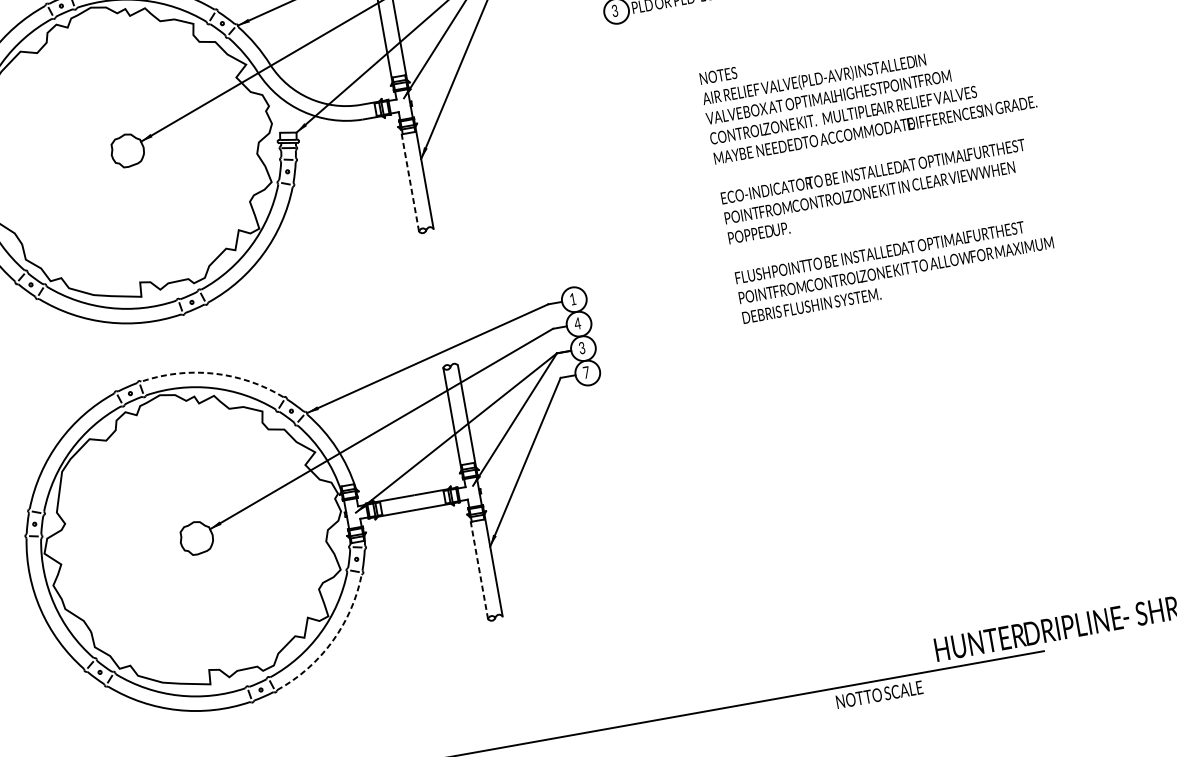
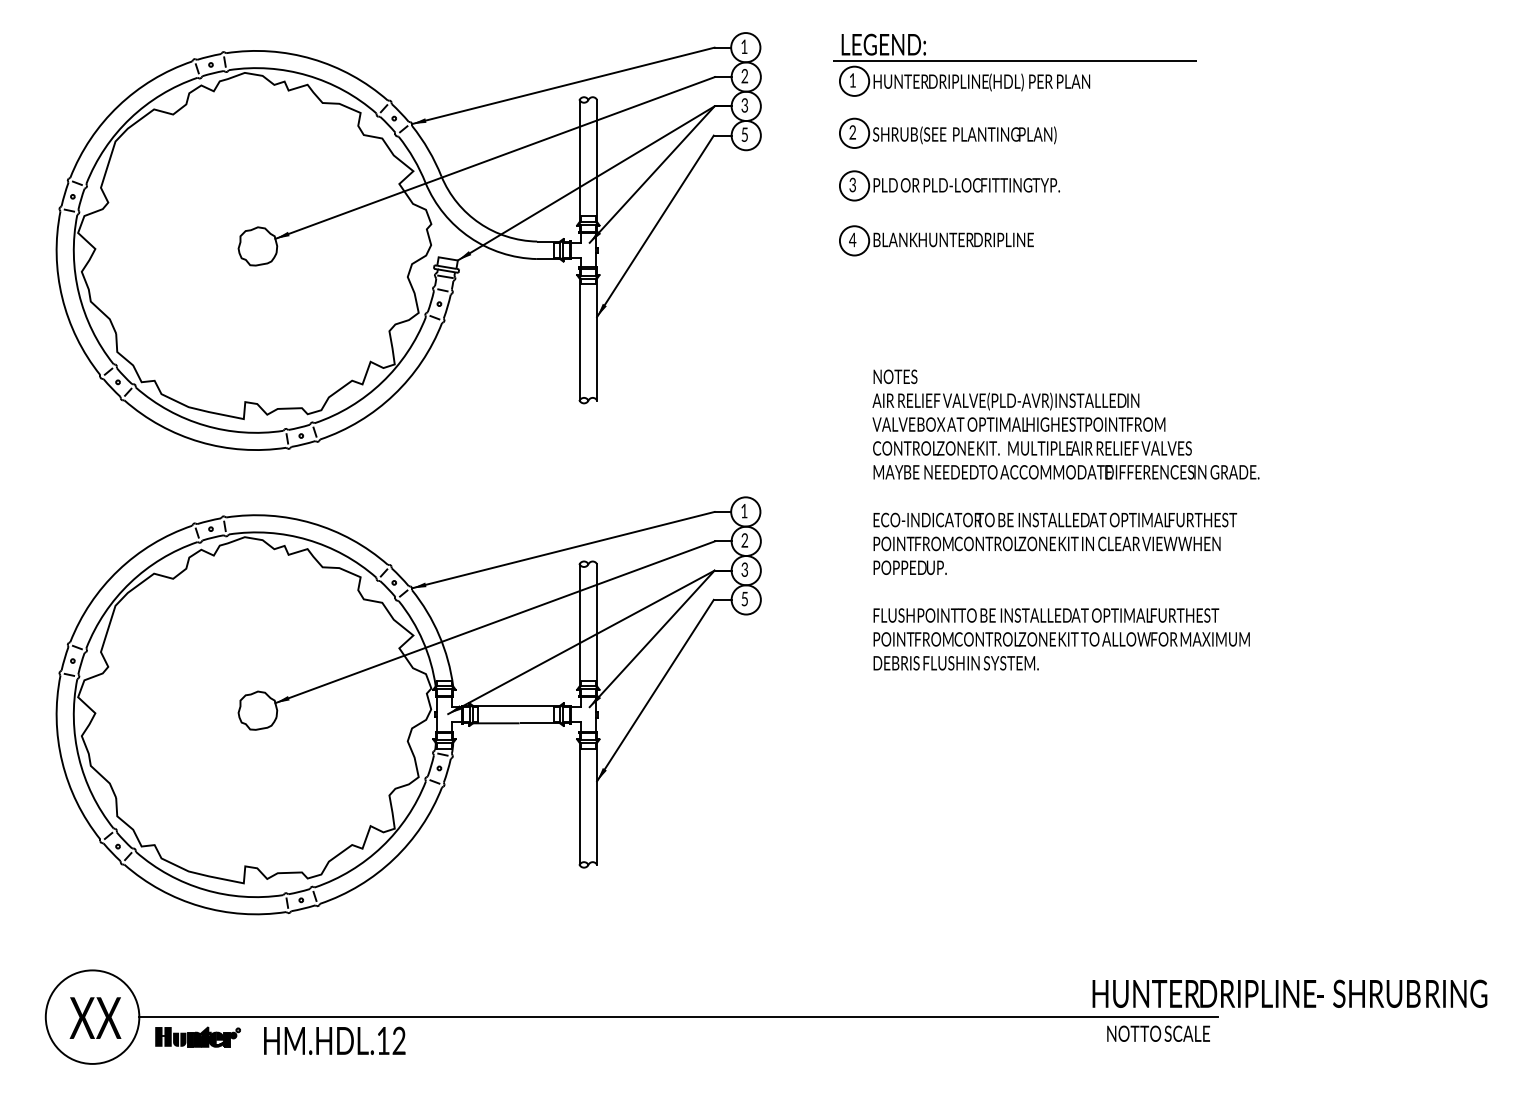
part: (693, 44) -> (936, 240), added
text: (881, 169) -> (1065, 519), moved
line: (409, 180) -> (579, 339), dashed -> solid
text: (577, 323) -> (744, 540), 4 -> 2
text: (586, 372) -> (744, 599), 7 -> 5
arc: (214, 373) -> (312, 523), dashed -> solid
line: (478, 567) -> (579, 803), dashed -> solid
arc: (331, 642) -> (393, 859), dashed -> solid
text: (879, 694) -> (1158, 1033), moved

